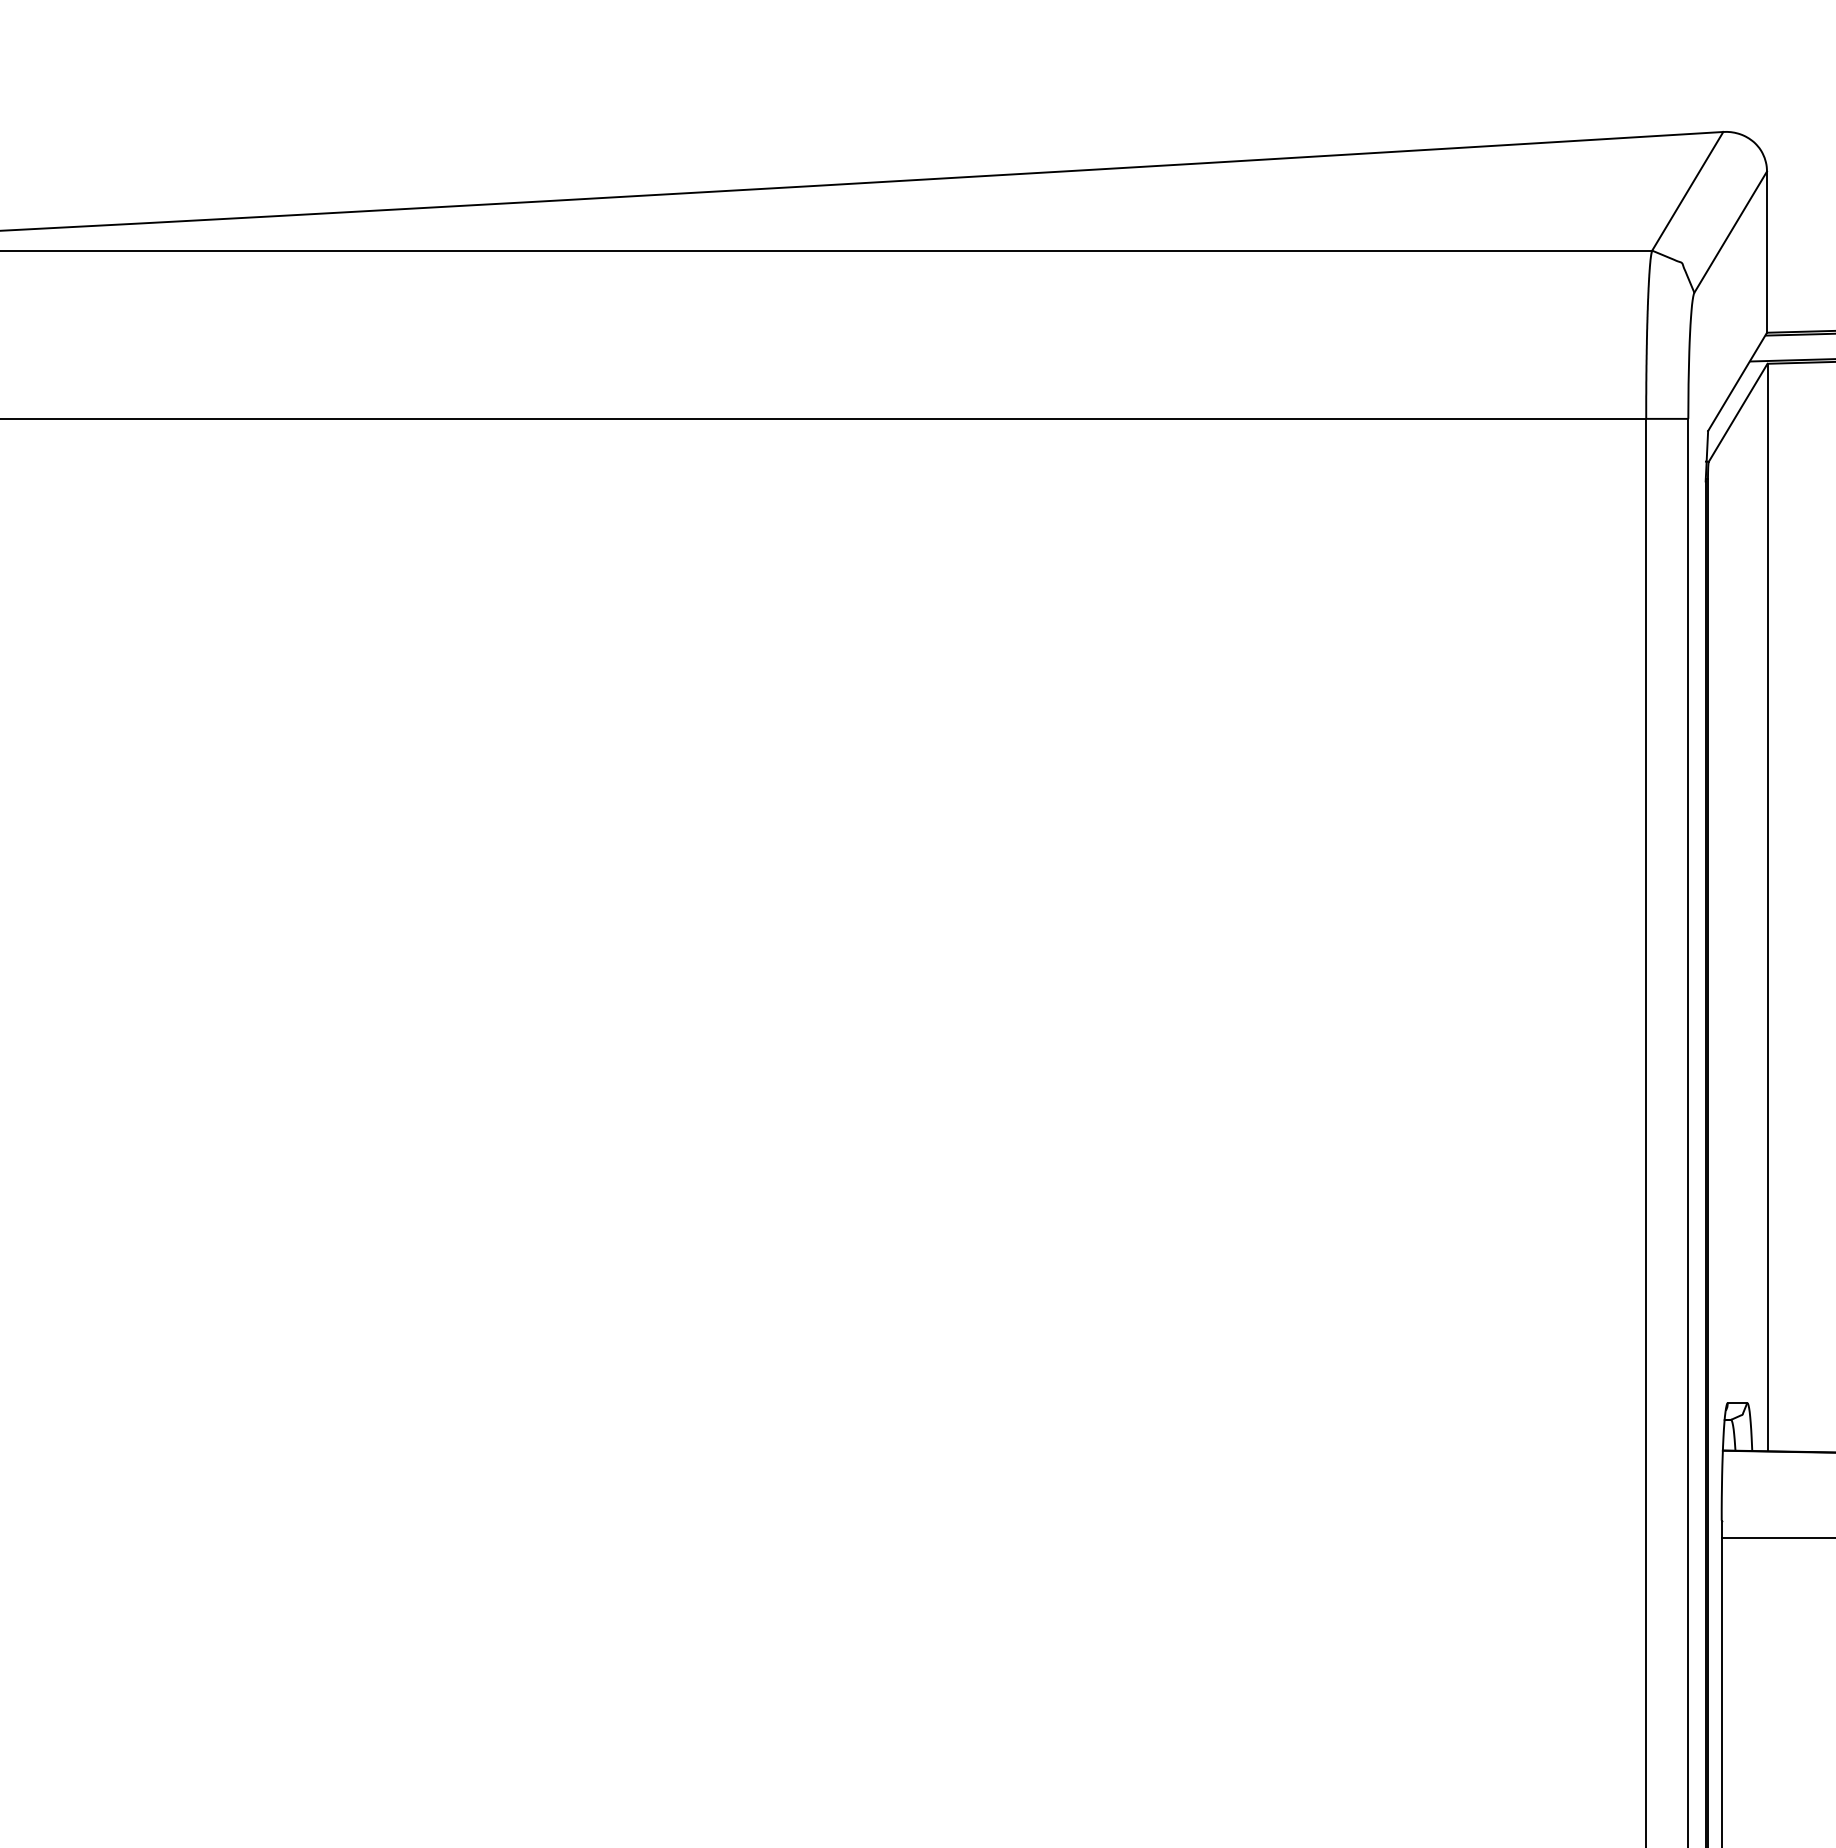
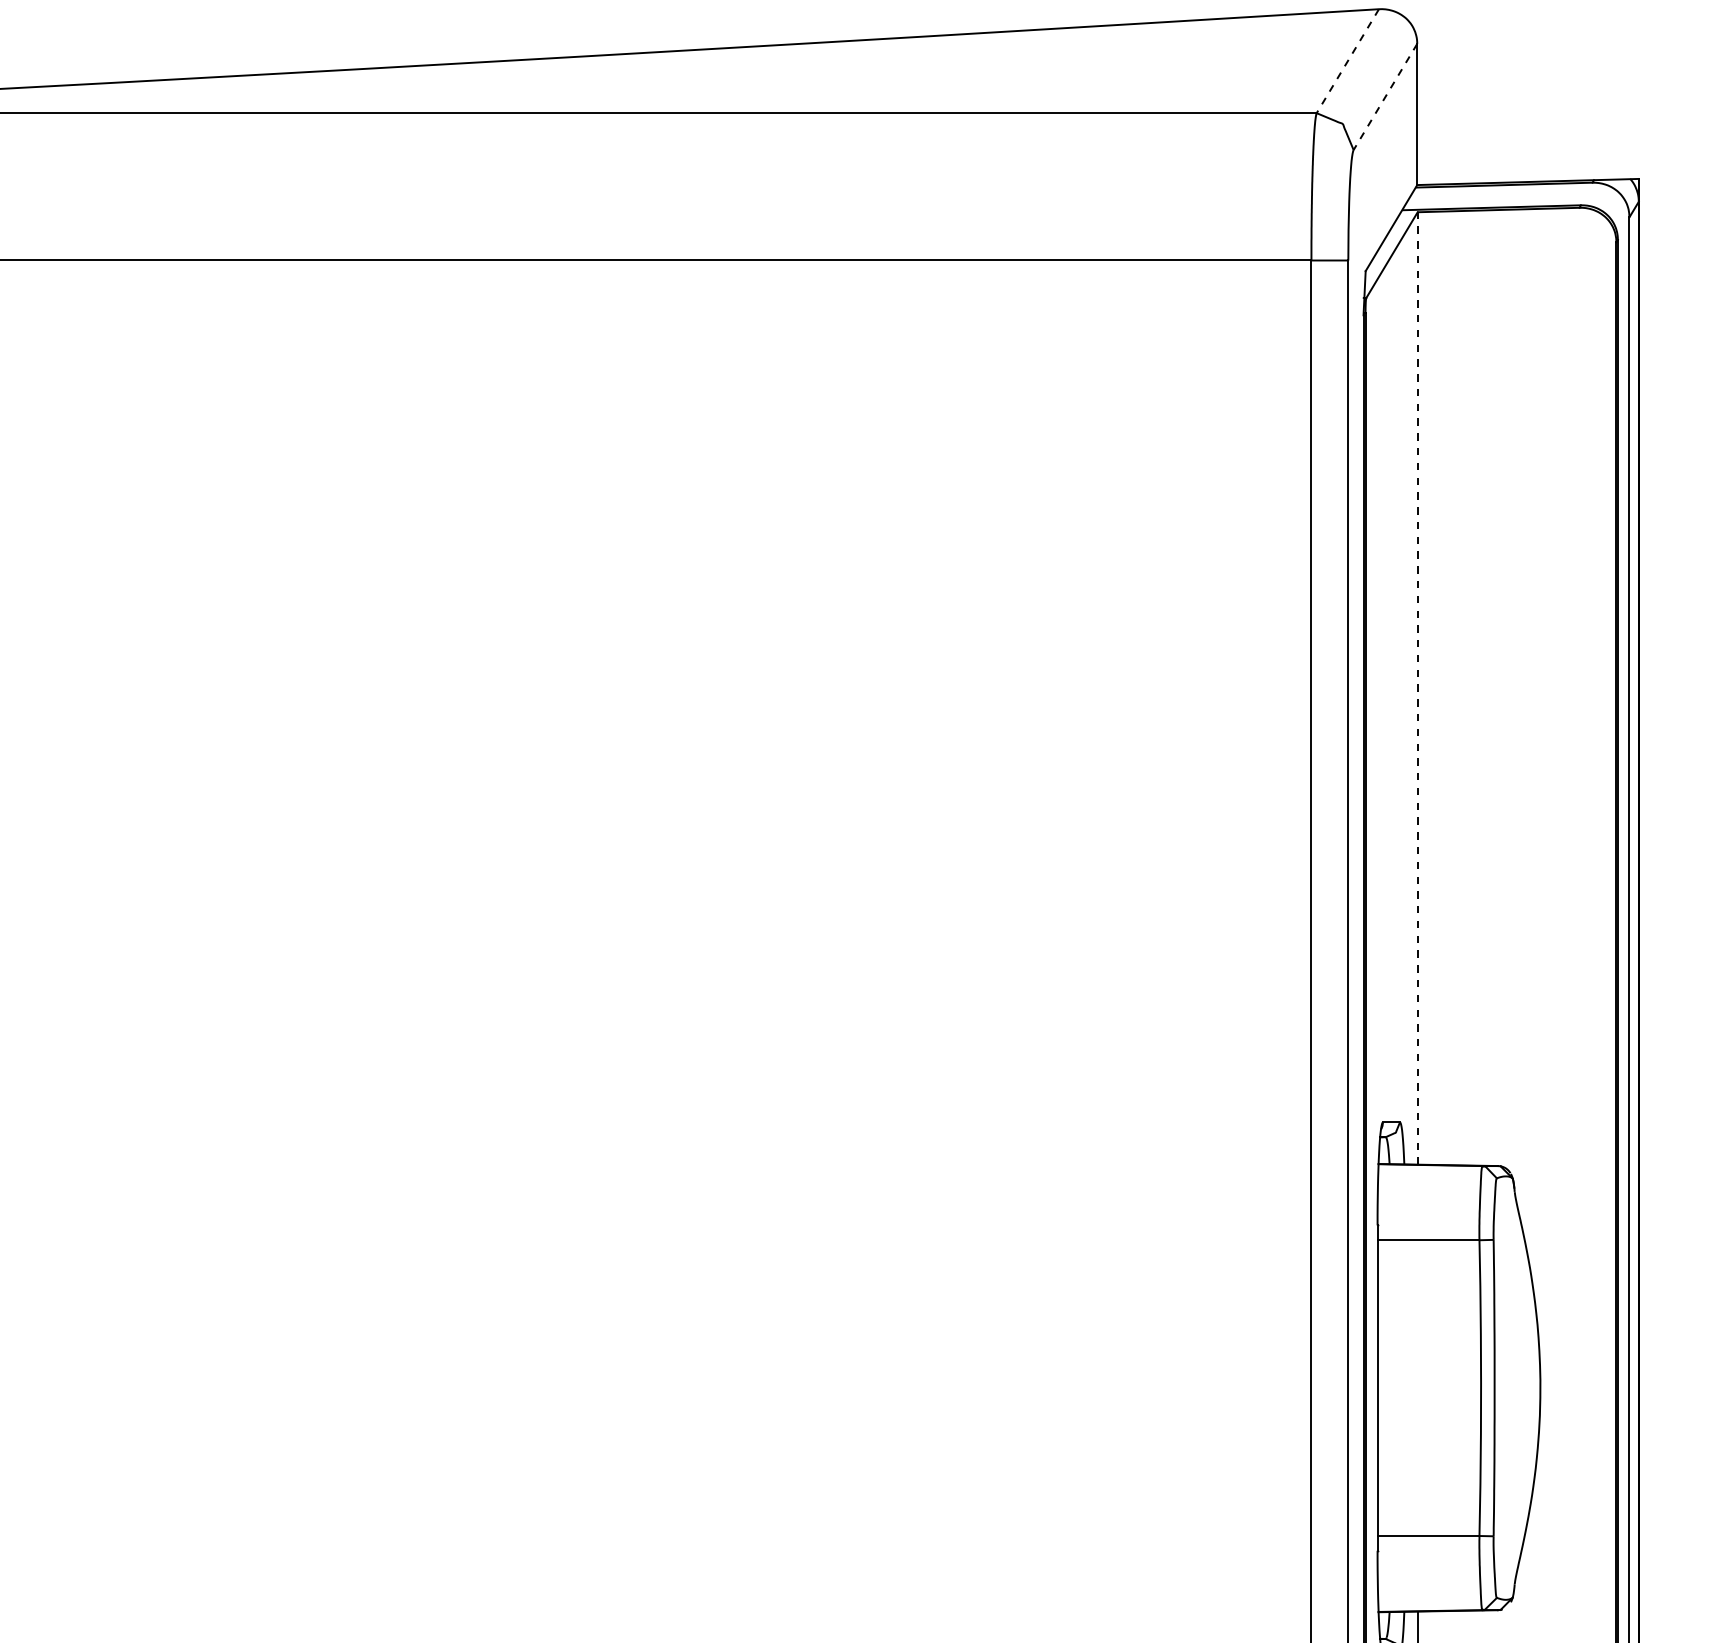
line: (1687, 191) -> (1347, 61), solid -> dashed
line: (1730, 231) -> (1385, 96), solid -> dashed
line: (1767, 906) -> (1417, 687), solid -> dashed

